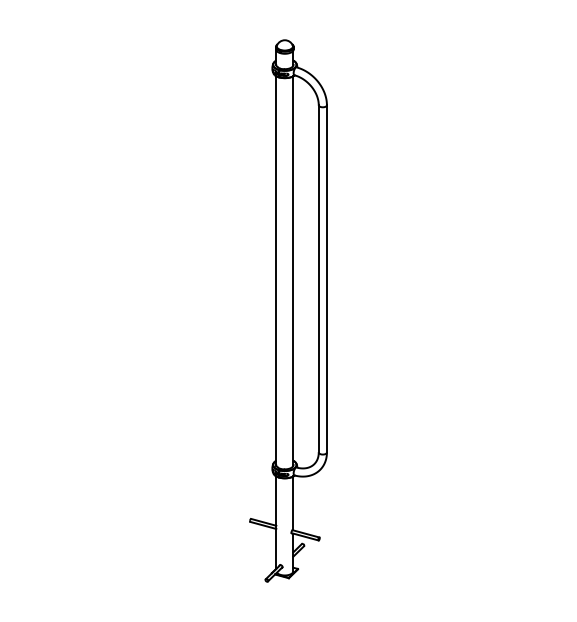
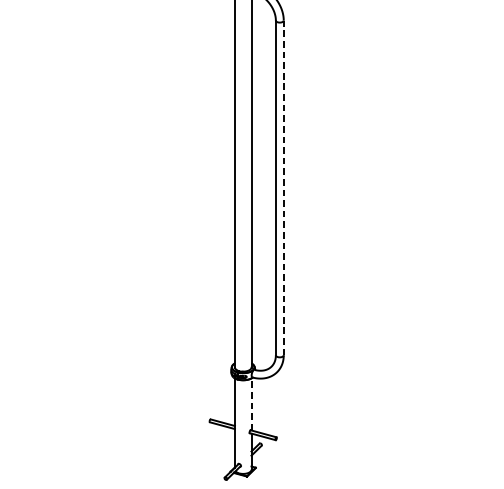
line: (326, 278) -> (283, 187), solid -> dashed
line: (293, 502) -> (251, 403), solid -> dashed

